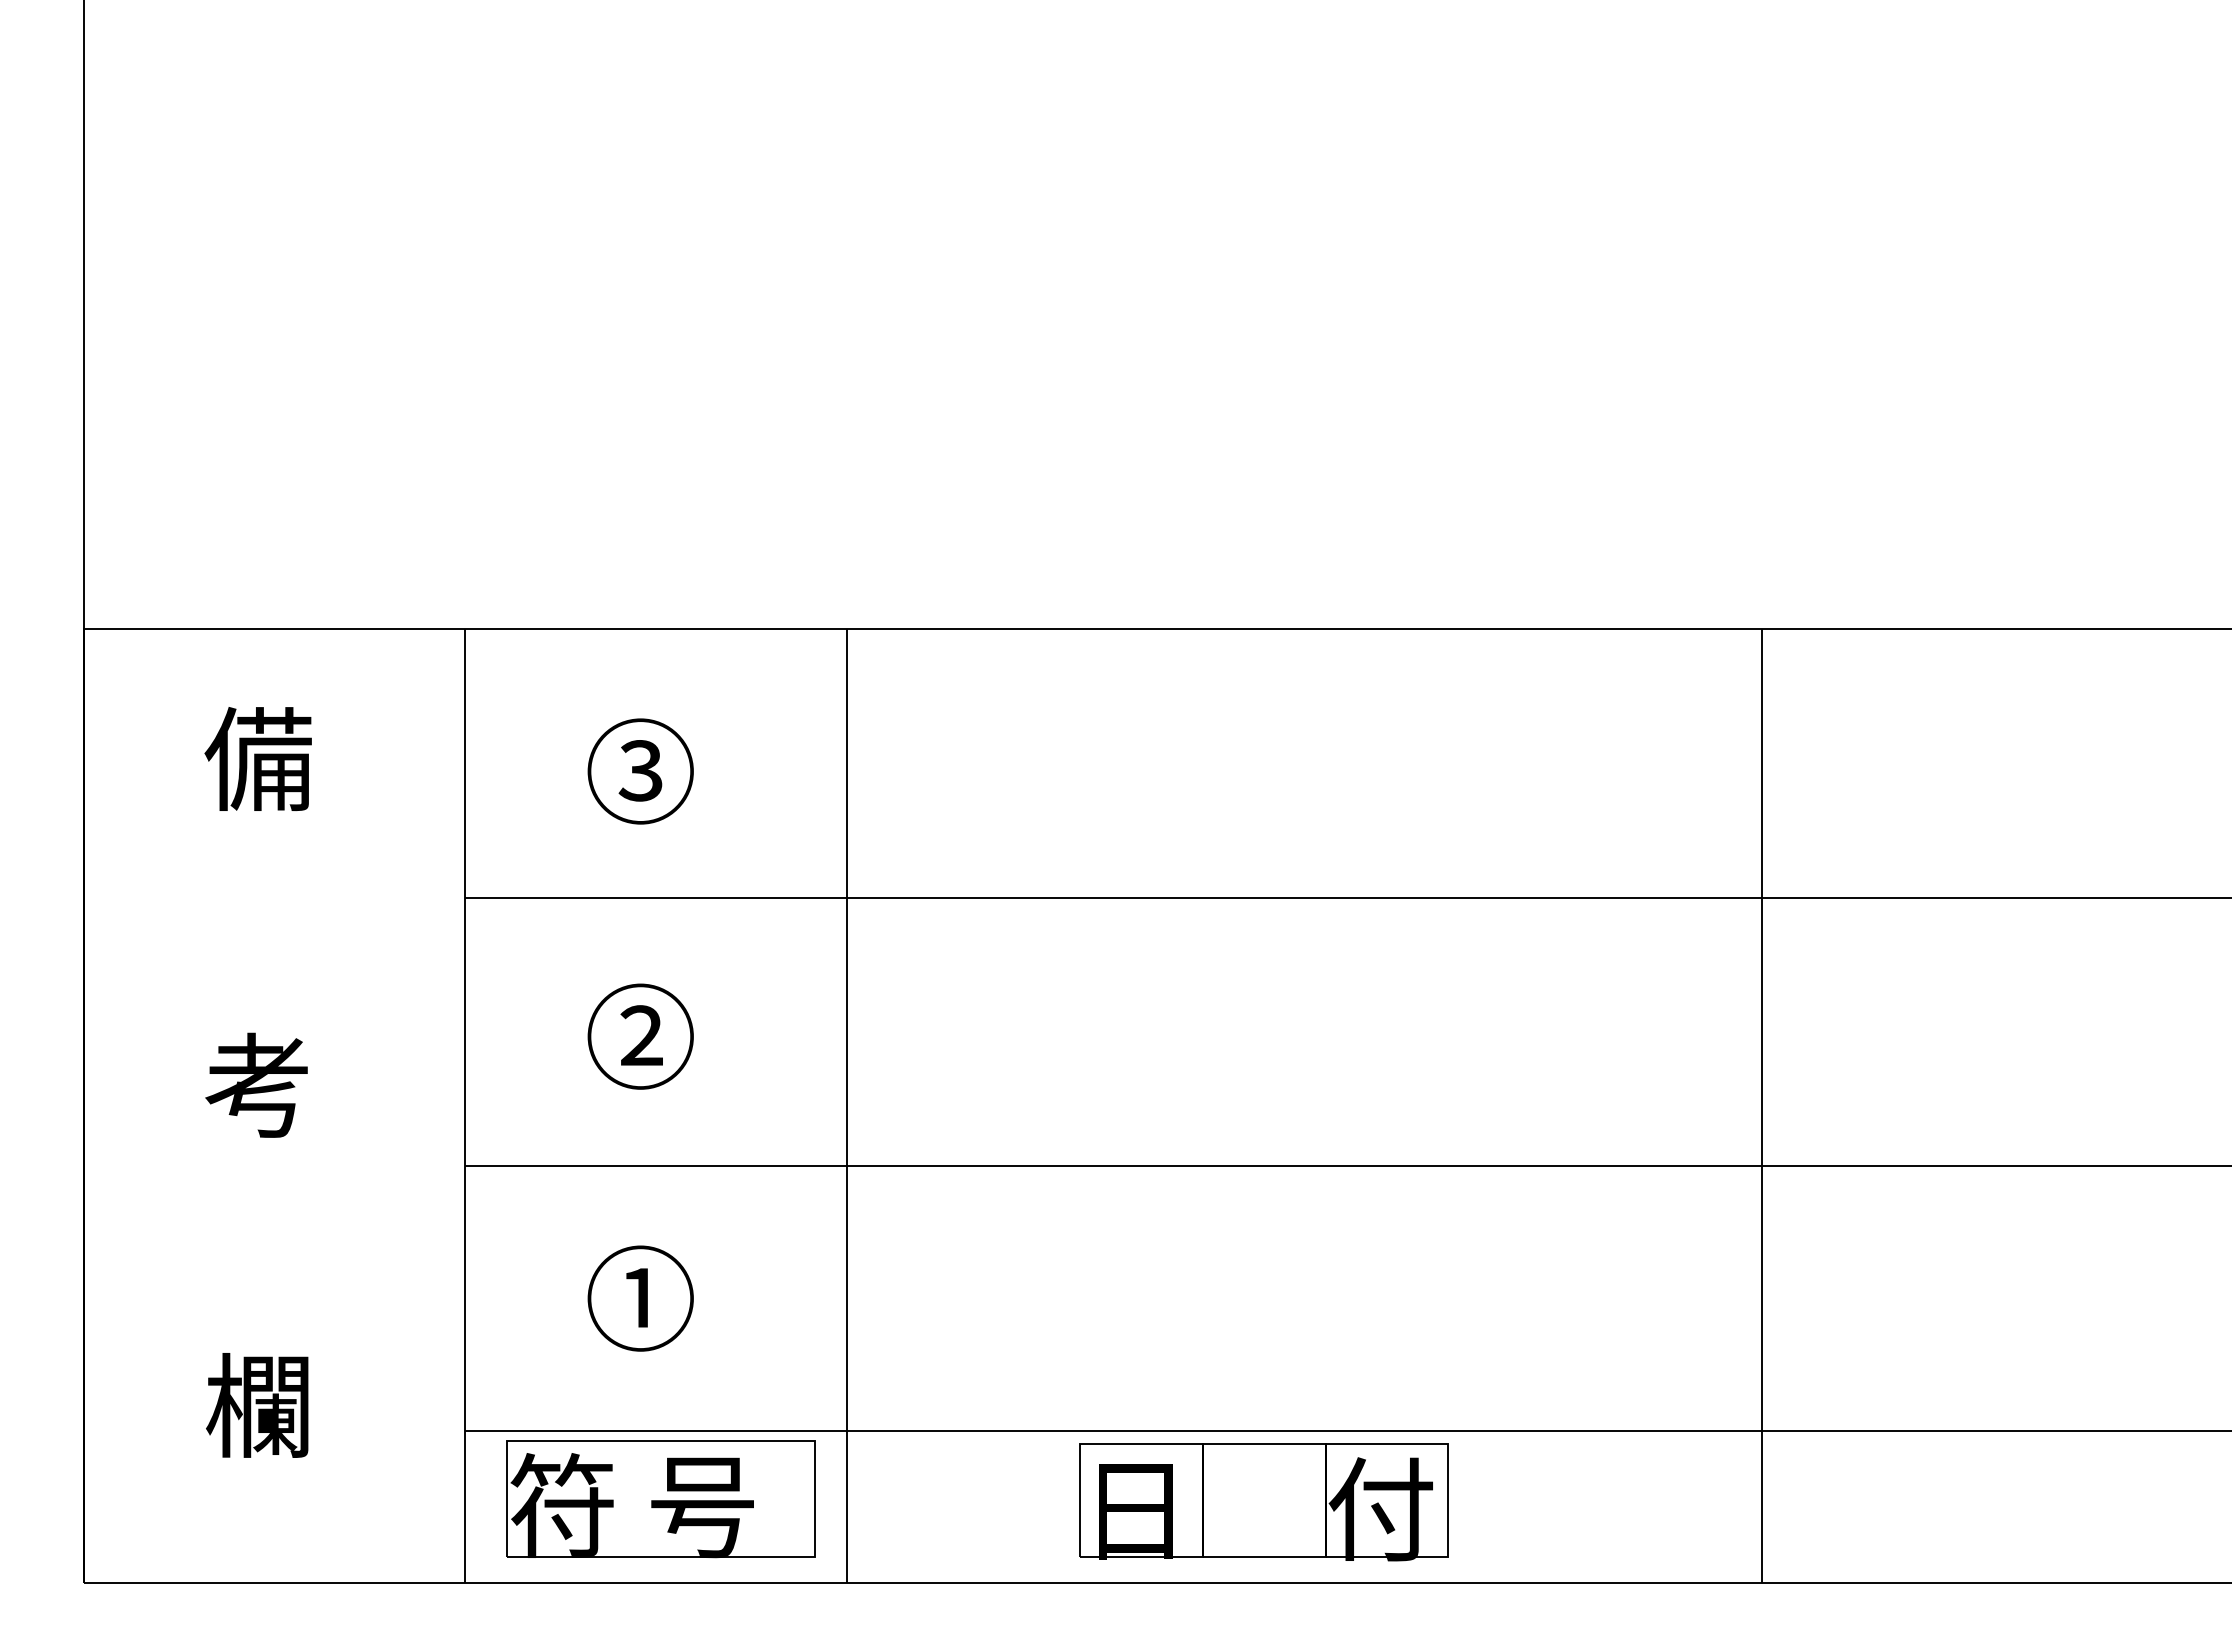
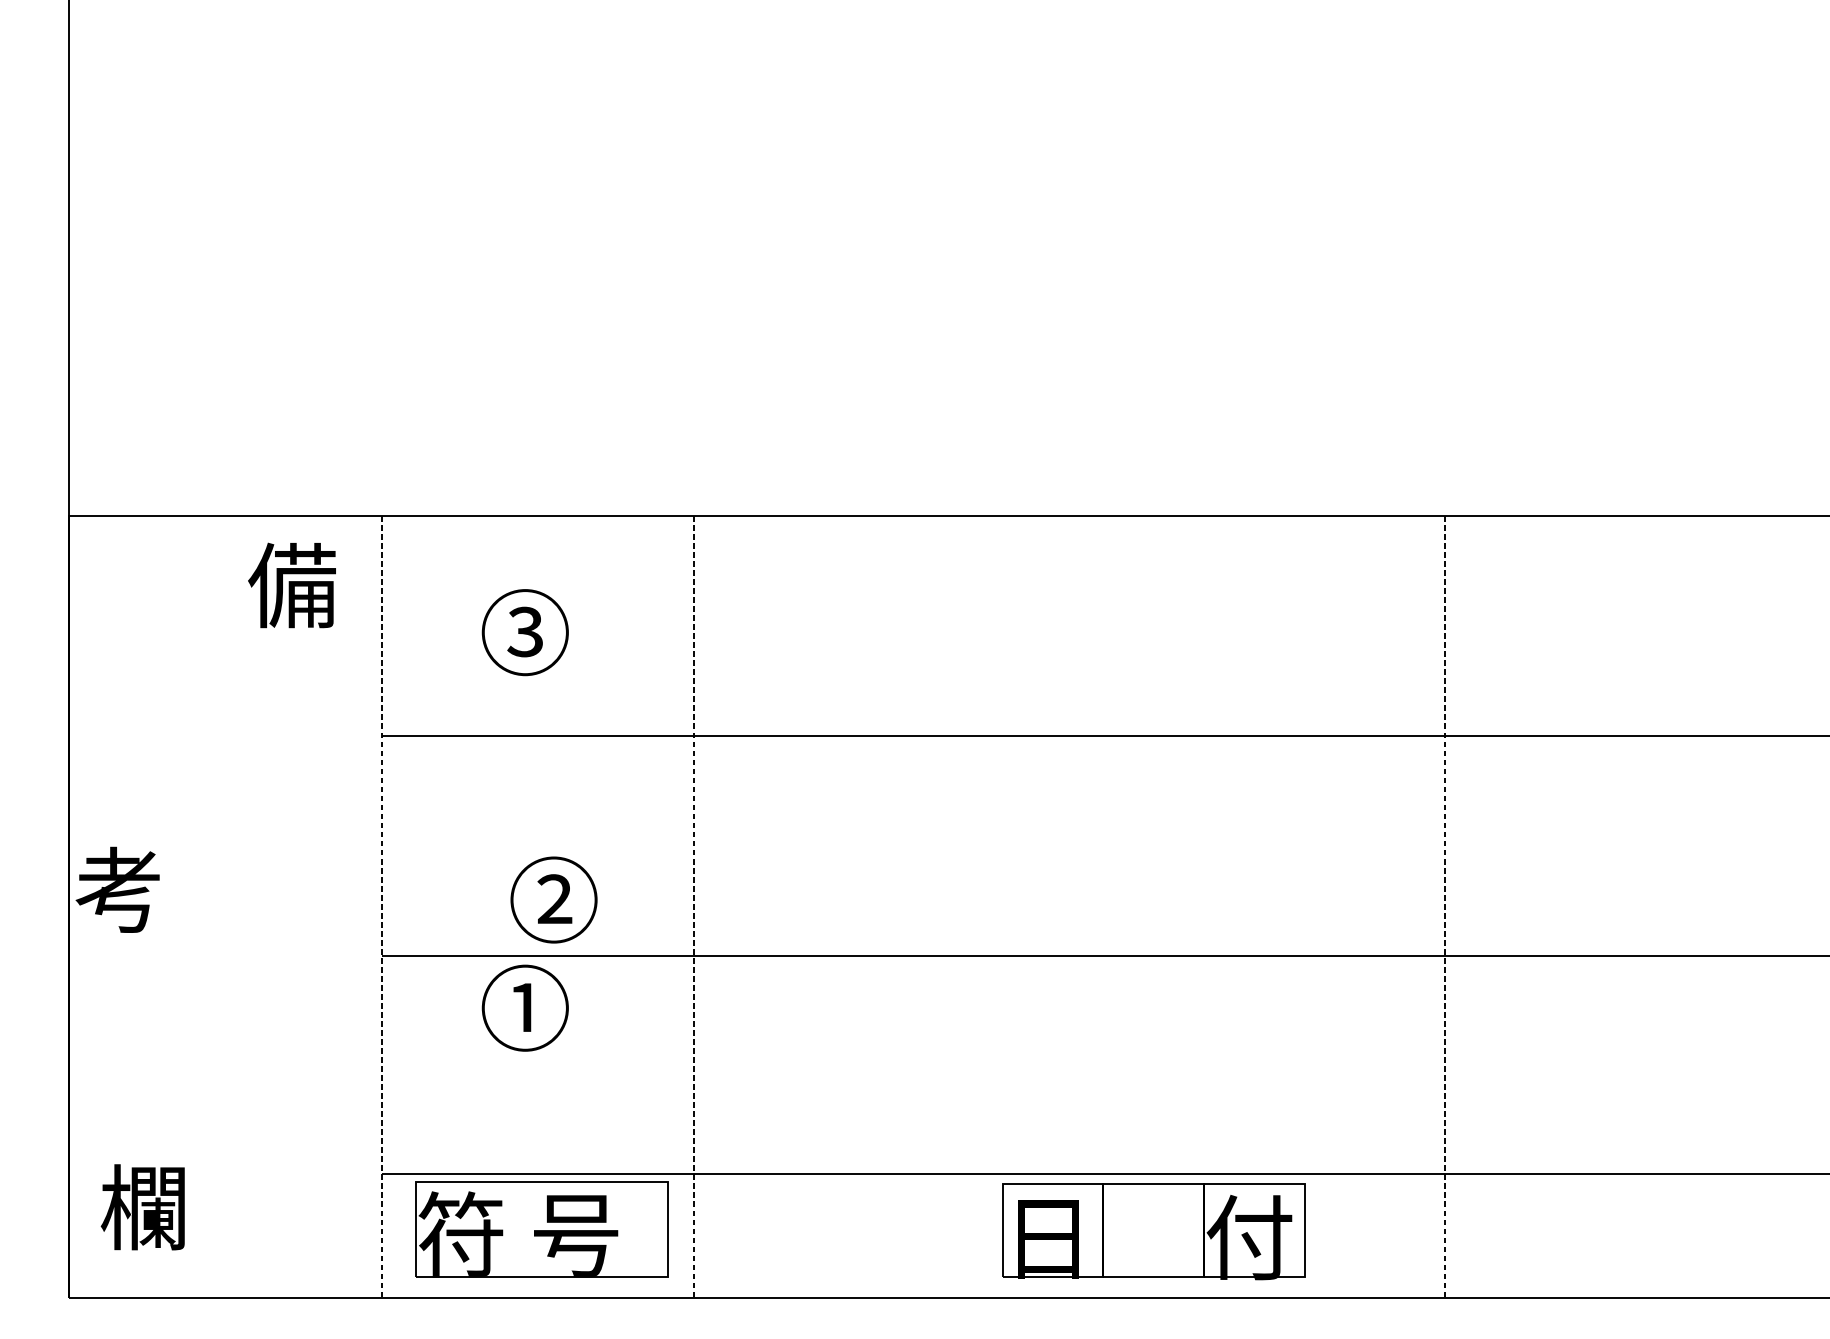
text: (257, 758) -> (291, 585), moved
text: (640, 1036) -> (553, 899), moved
text: (256, 1084) -> (117, 889), moved
line: (465, 1106) -> (381, 907), solid -> dashed
line: (846, 1106) -> (694, 907), solid -> dashed
line: (1762, 1106) -> (1445, 907), solid -> dashed
text: (640, 1298) -> (525, 1008), moved
text: (257, 1405) -> (143, 1207), moved
part: (1263, 1502) -> (1153, 1231), moved

